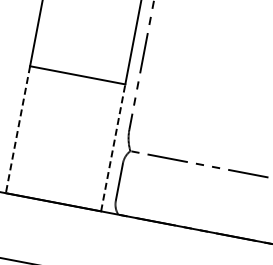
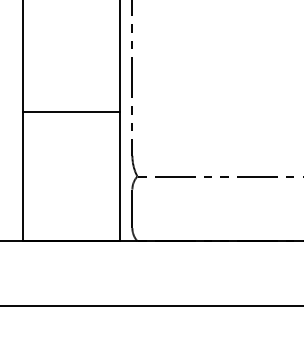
line: (17, 129) -> (22, 176), dashed -> solid
line: (112, 147) -> (119, 176), dashed -> solid

